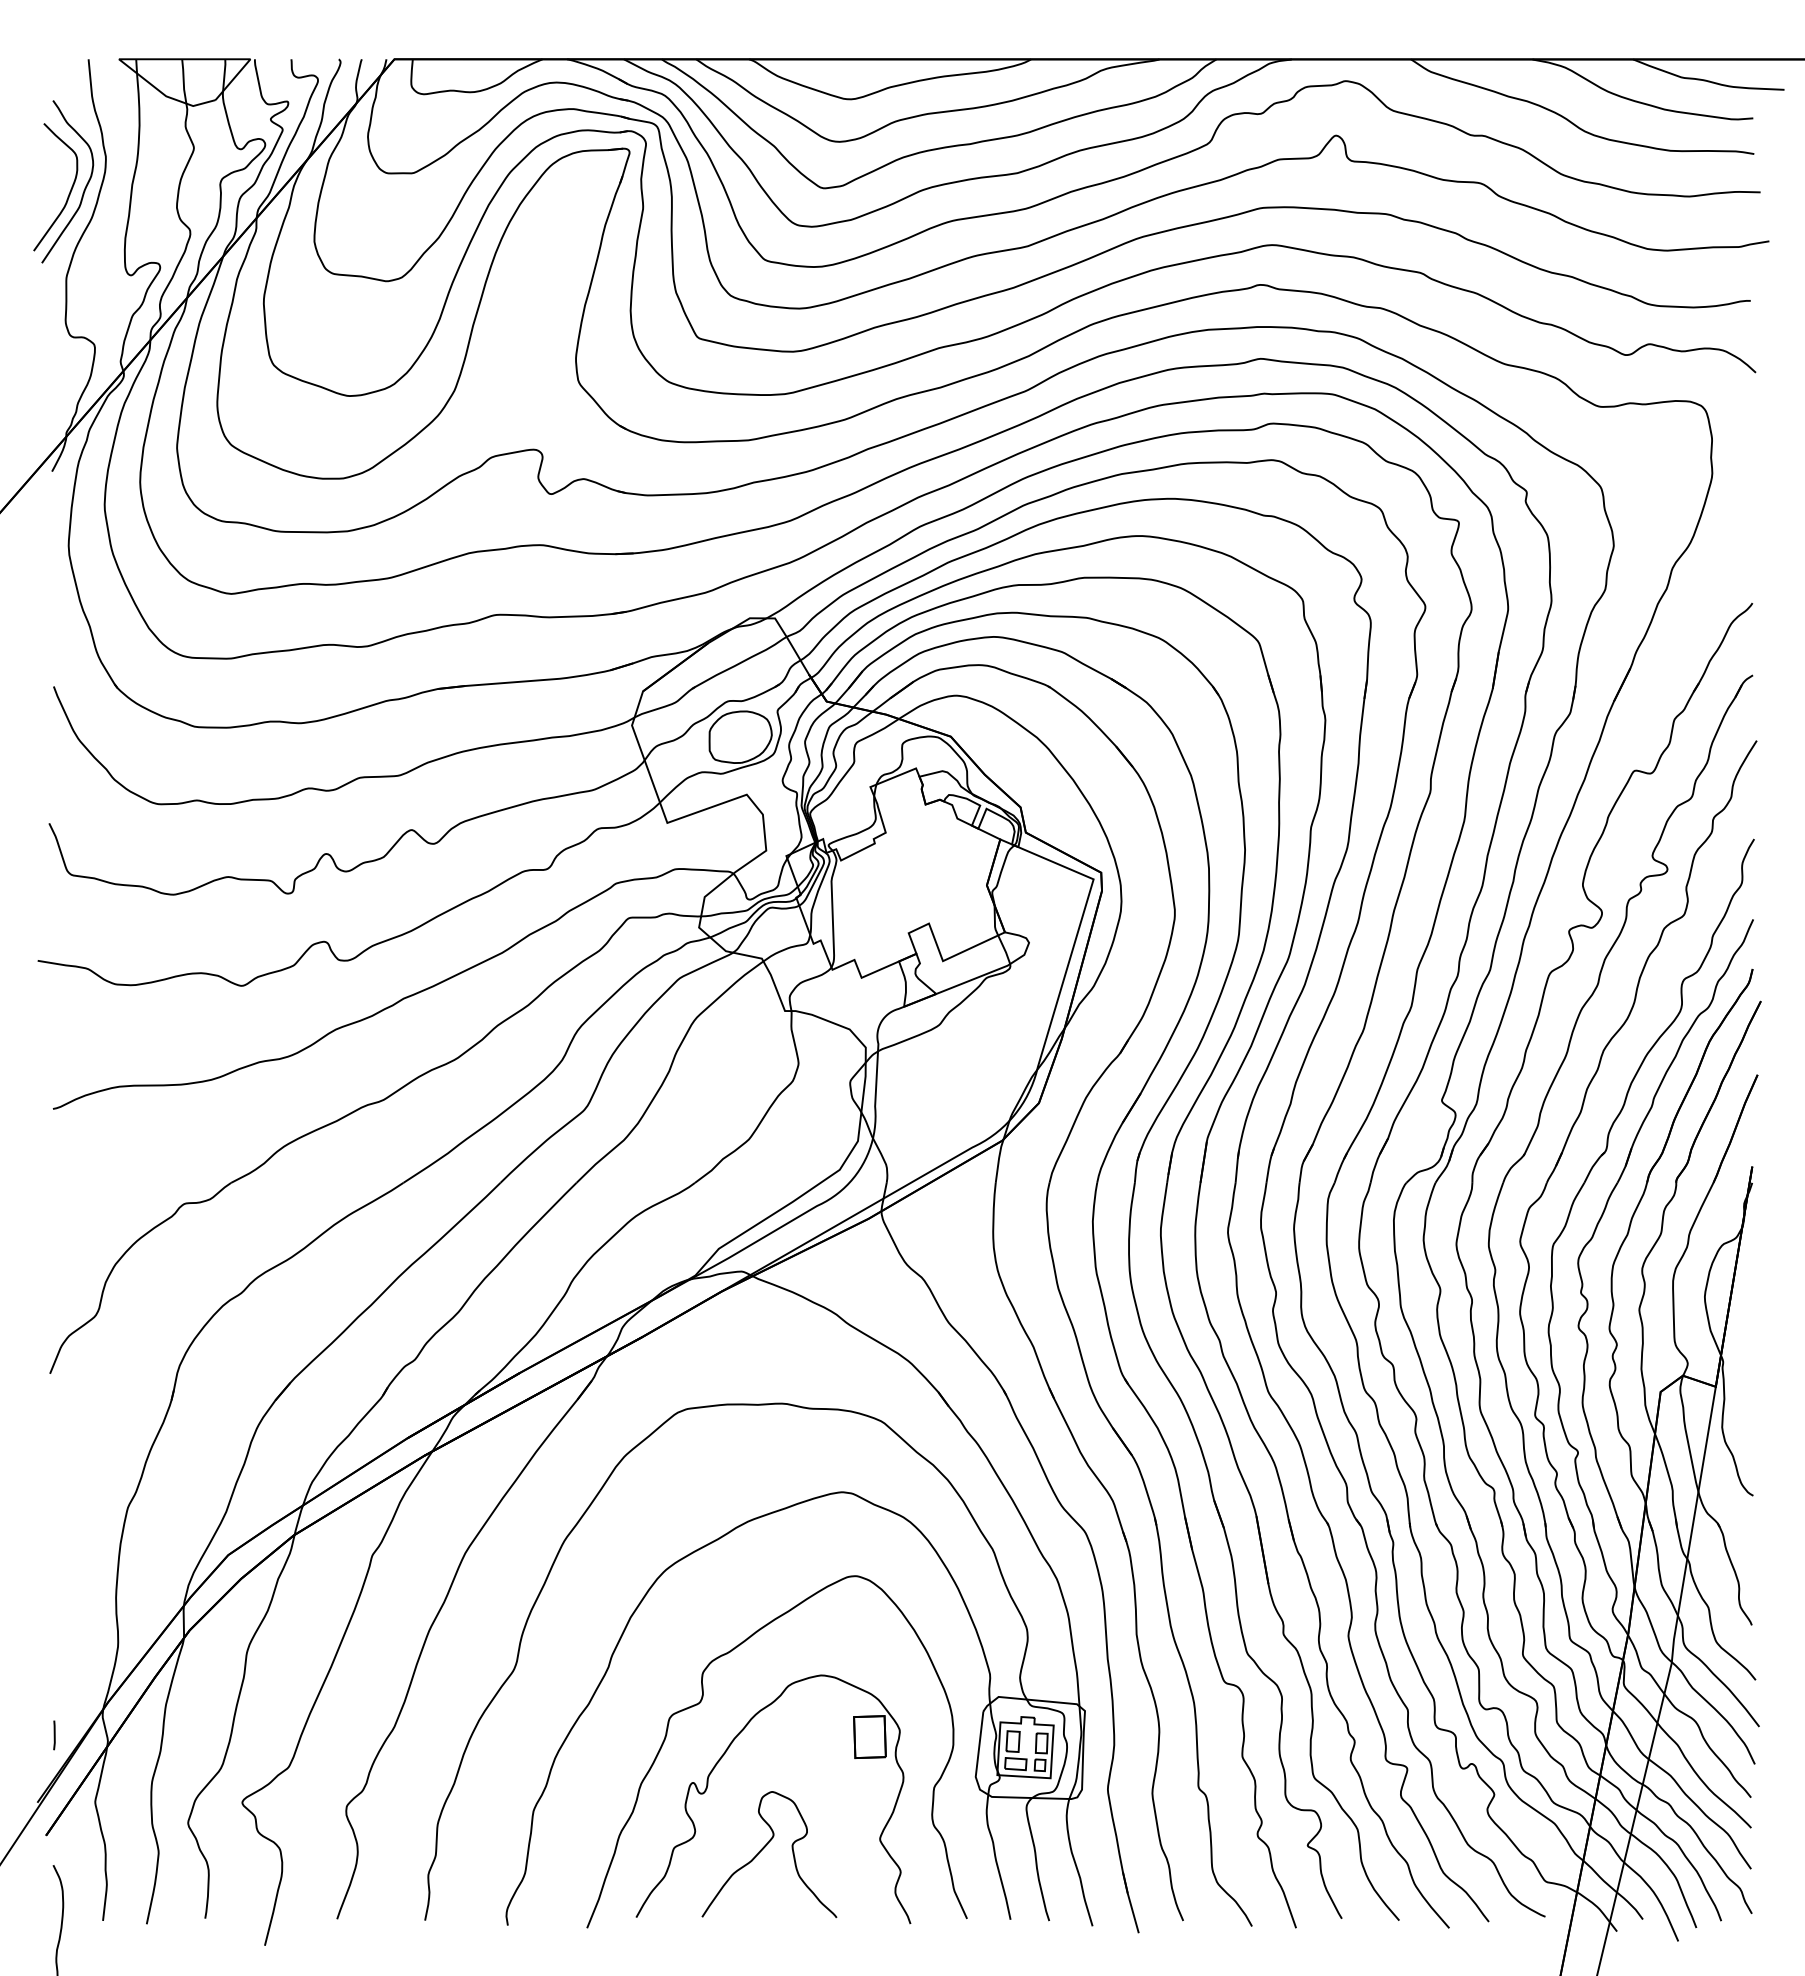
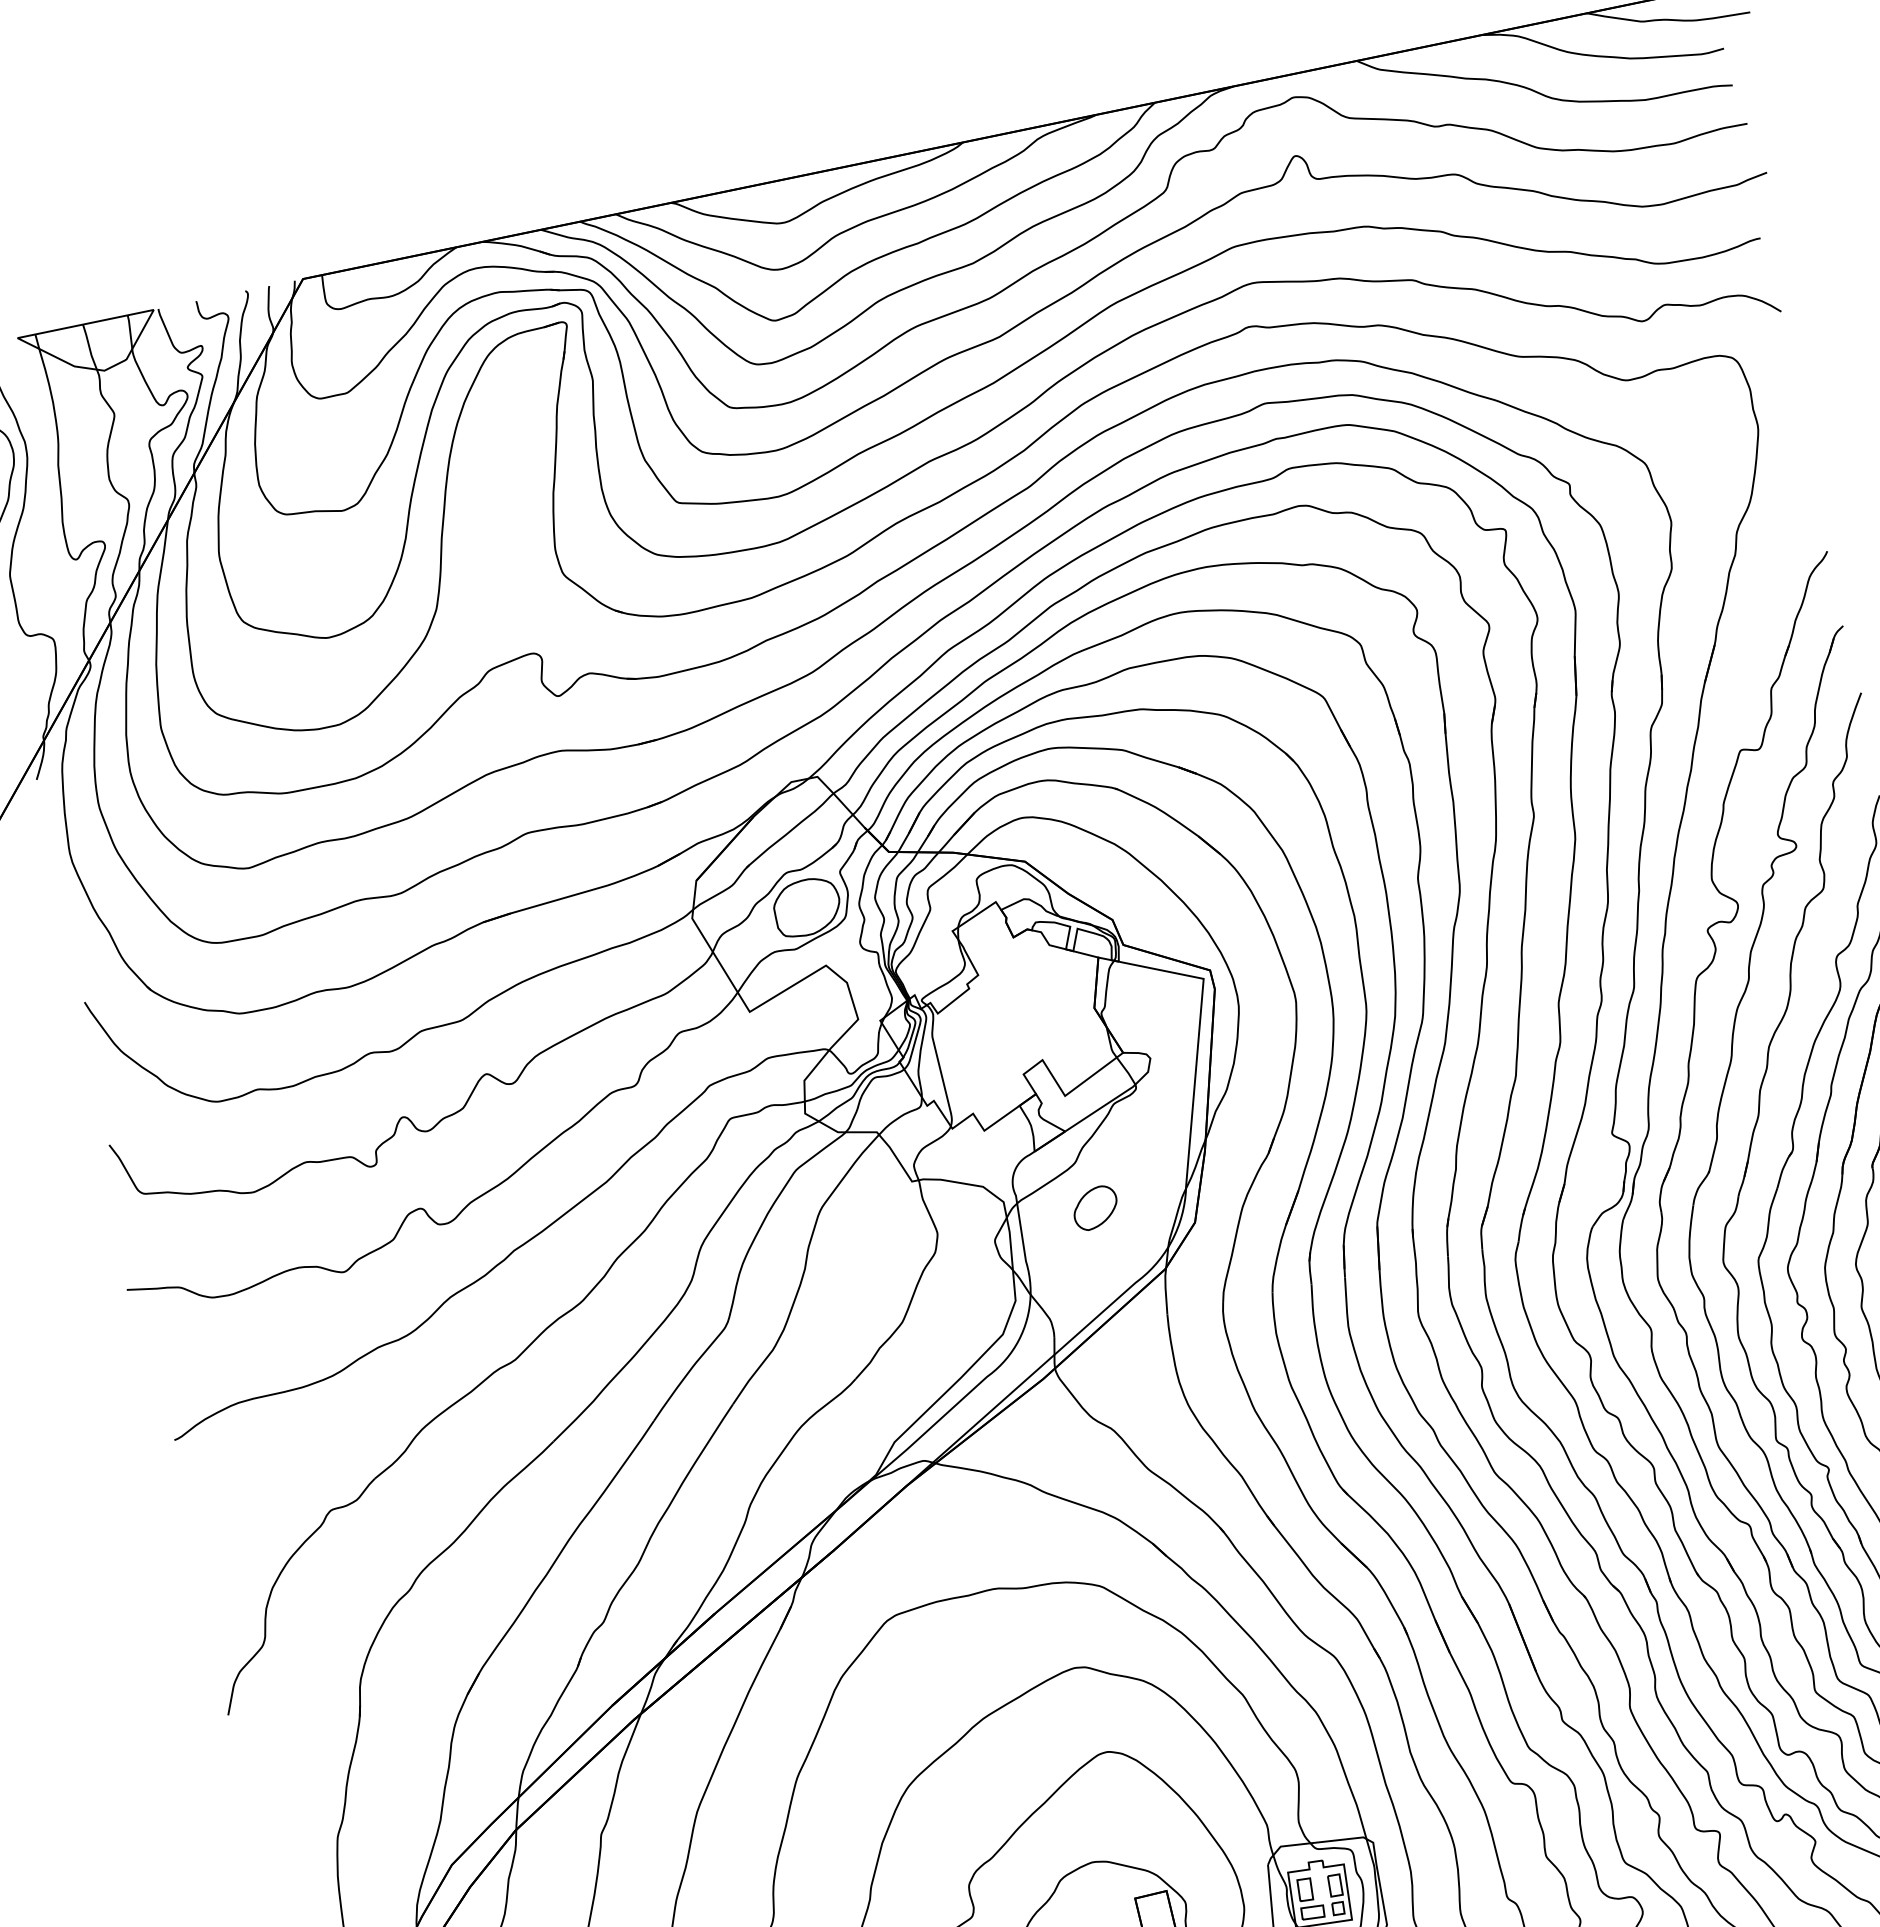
part: (949, 1070) -> (1095, 1207), added

